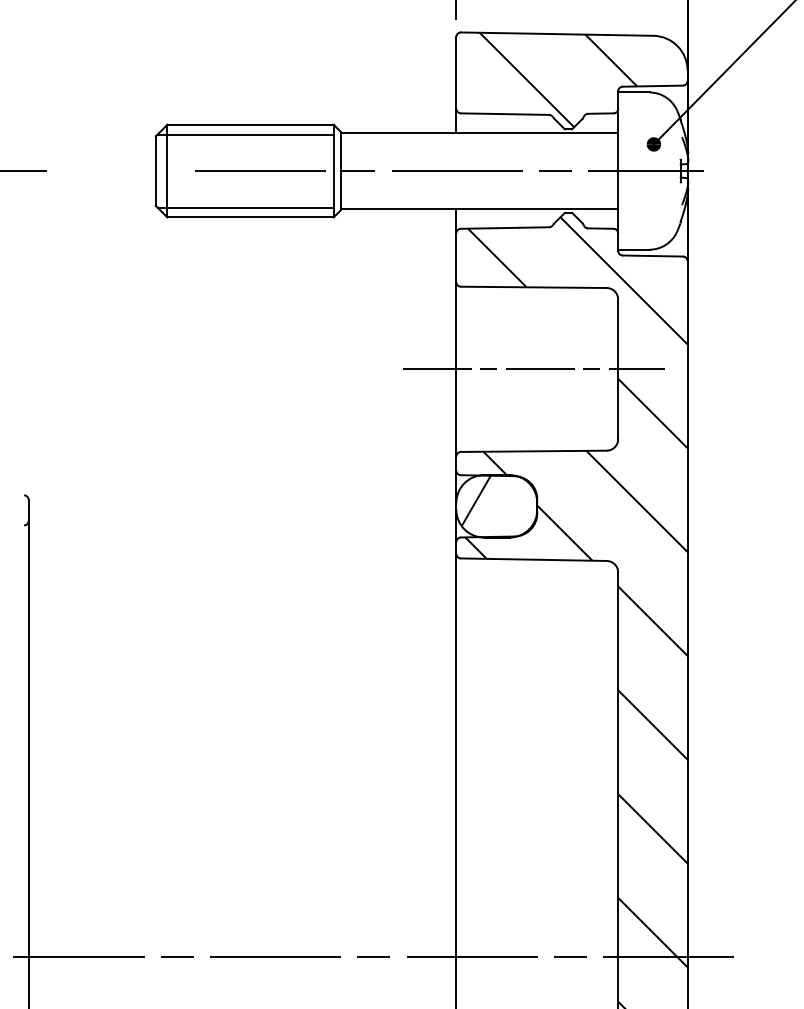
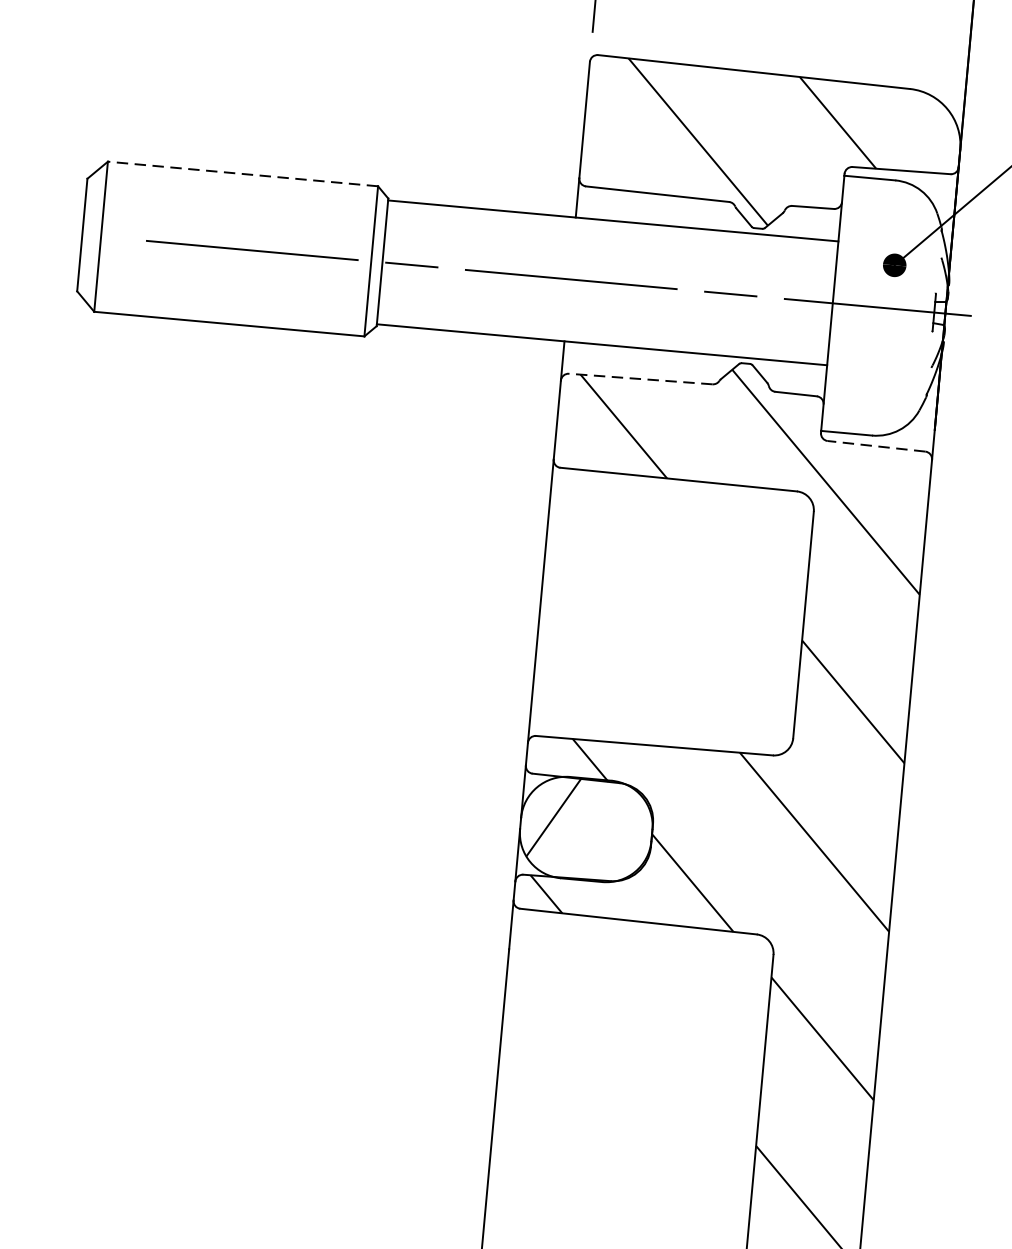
line: (250, 124) -> (242, 173), solid -> dashed
line: (245, 134) -> (233, 188), removed
line: (245, 207) -> (222, 307), removed
line: (504, 228) -> (639, 379), solid -> dashed
line: (652, 256) -> (875, 447), solid -> dashed
line: (533, 369) -> (666, 612), removed

